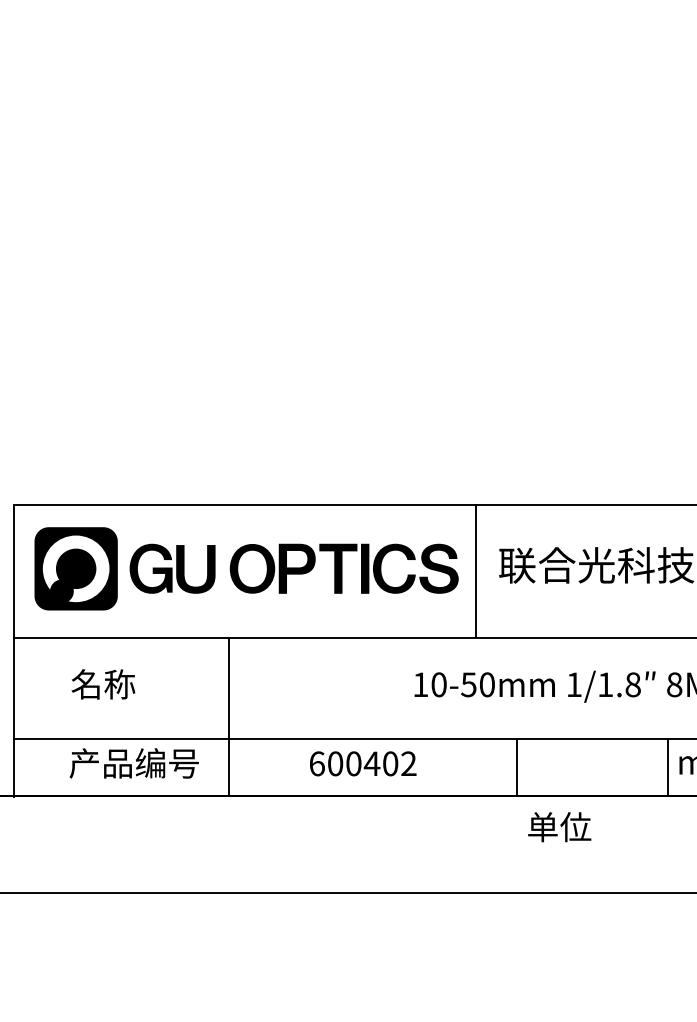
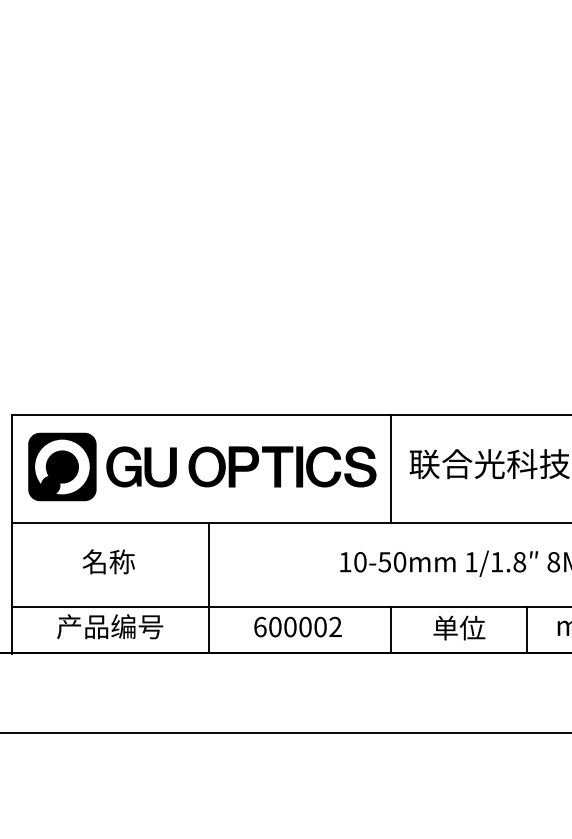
text: (103, 683) -> (108, 561), moved
line: (228, 716) -> (208, 588), moved
text: (372, 763) -> (305, 626), 600402 -> 600002
line: (517, 767) -> (391, 630), moved
line: (668, 767) -> (527, 630), moved
text: (559, 826) -> (459, 627), moved

